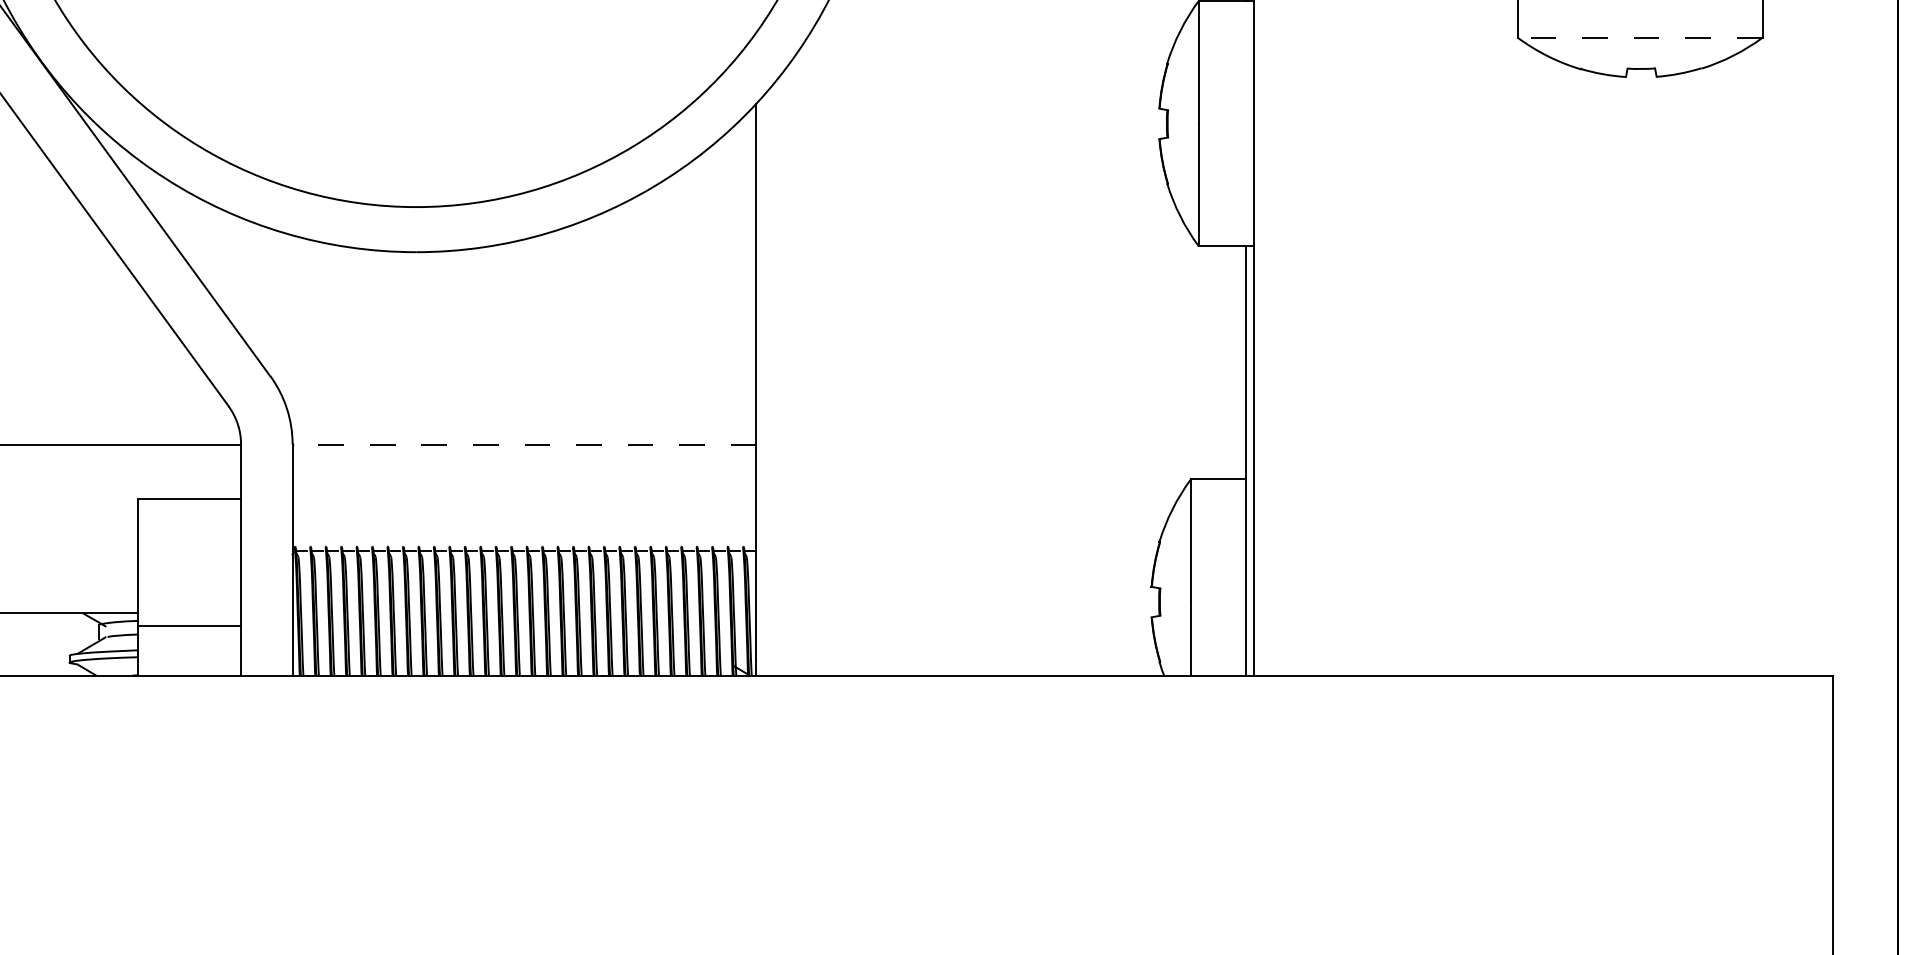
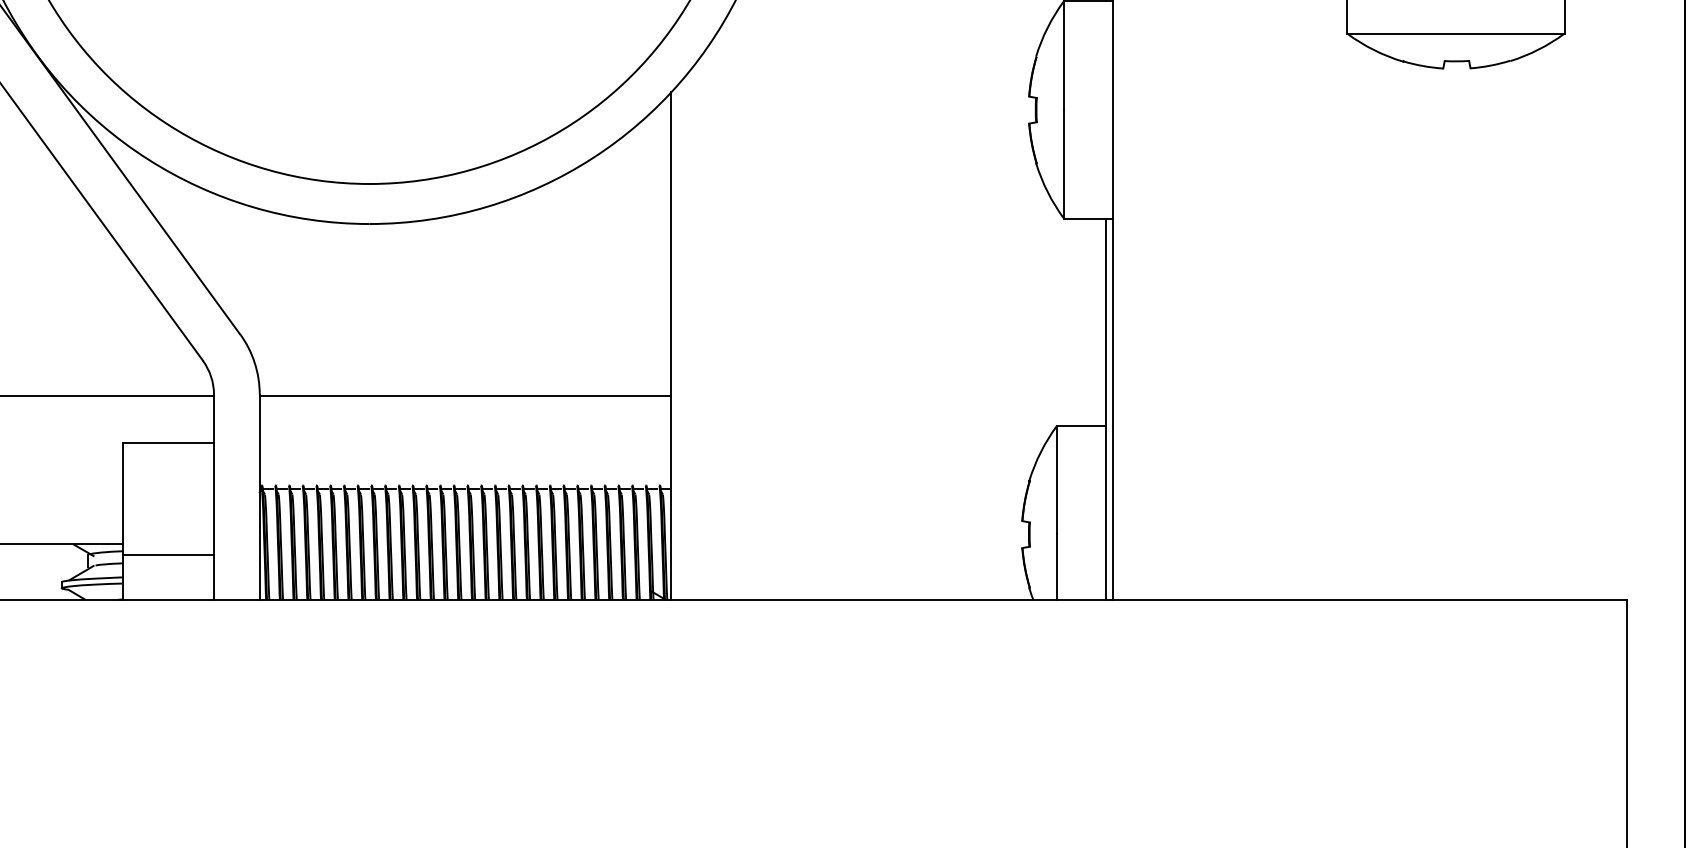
line: (1639, 37) -> (1455, 33), dashed -> solid
line: (524, 445) -> (465, 395), dashed -> solid

